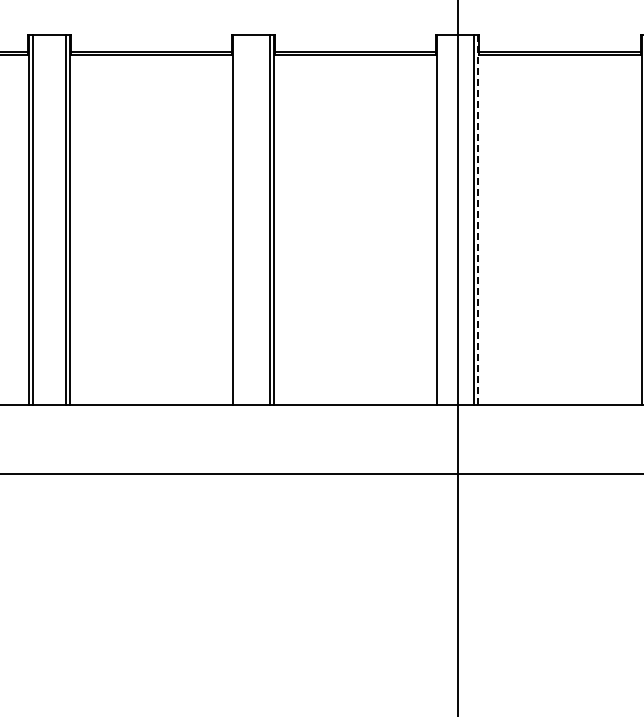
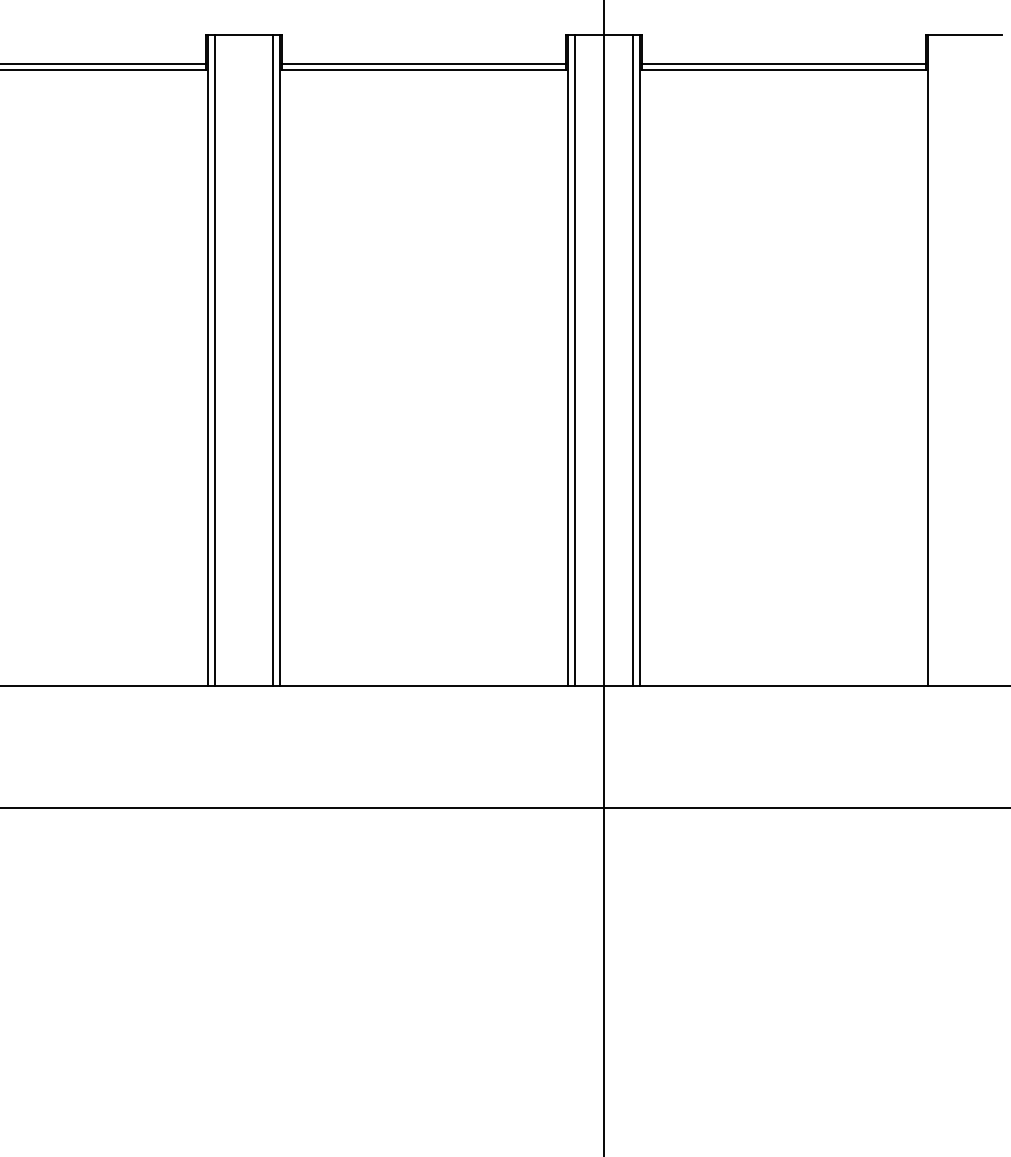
line: (237, 220) -> (215, 360), added
line: (441, 220) -> (575, 360), added
line: (478, 220) -> (640, 360), dashed -> solid

